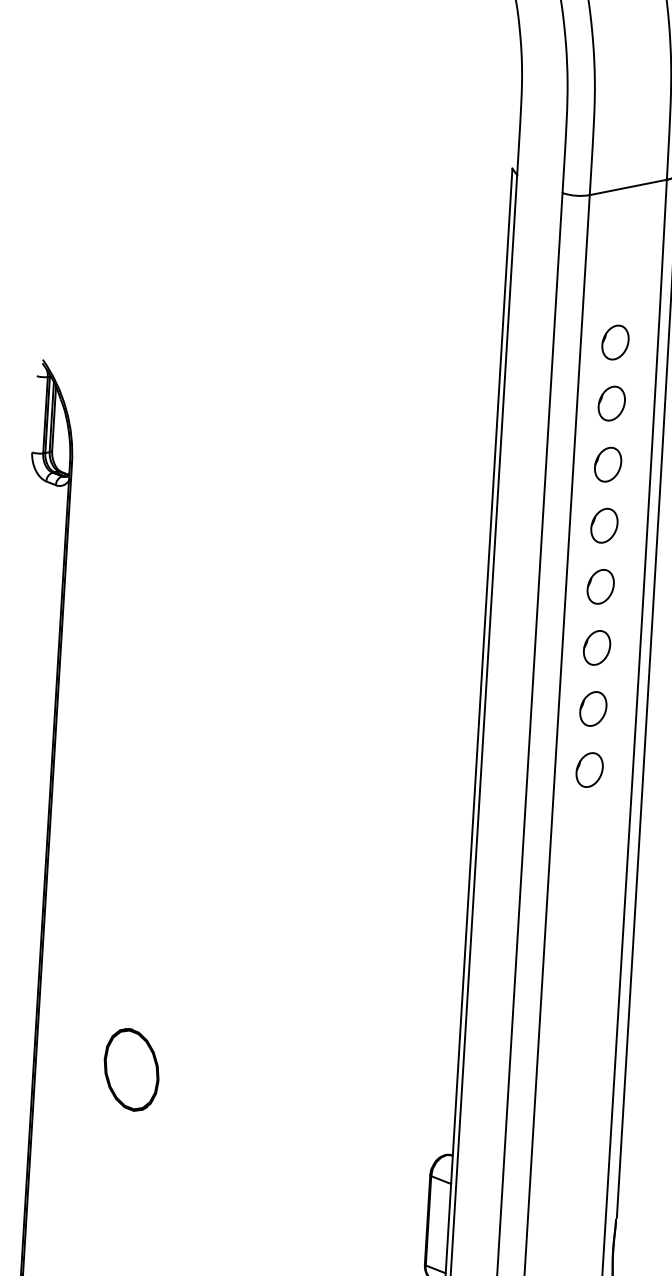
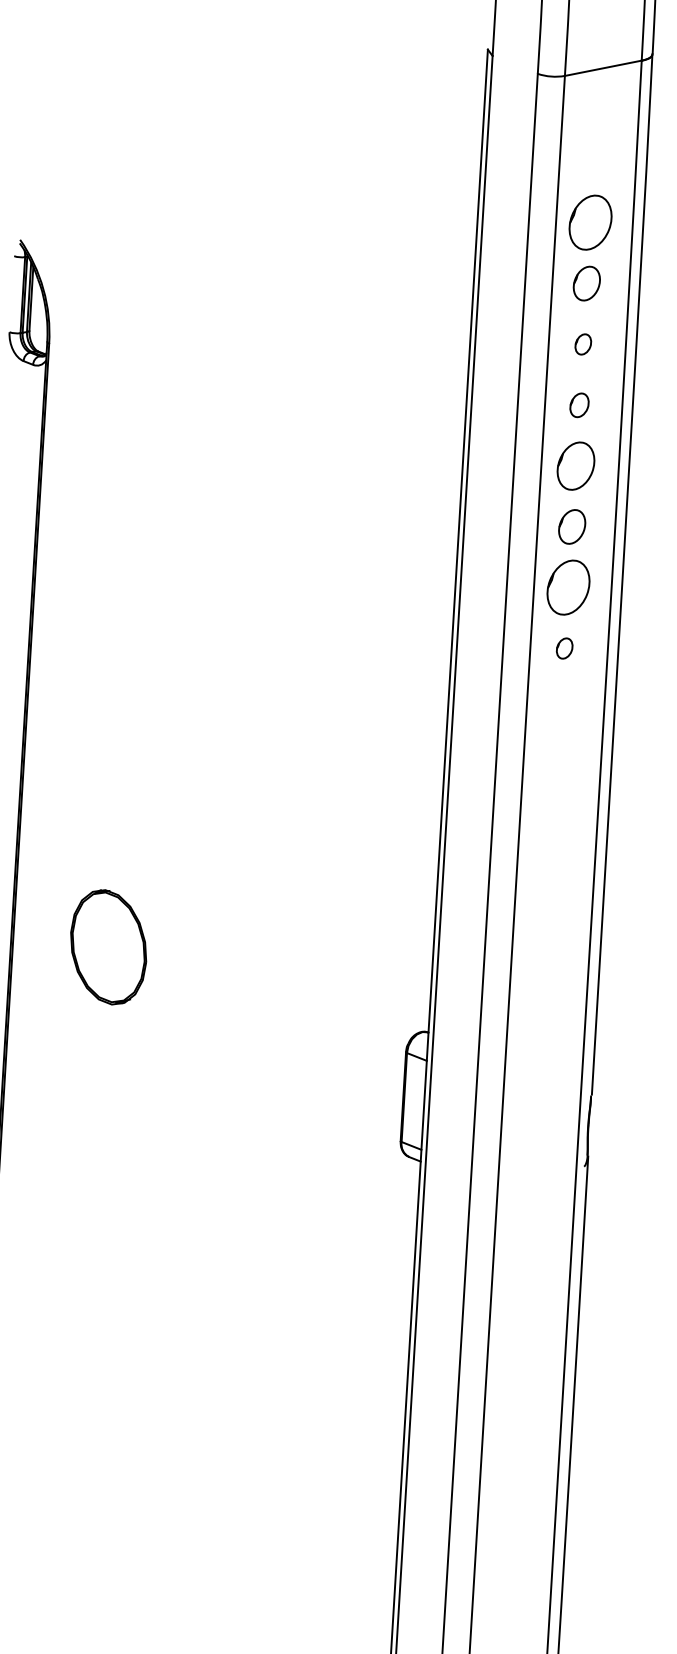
part: (615, 342) -> (590, 222), size x1.6
part: (608, 464) -> (583, 344), size x0.6
part: (604, 526) -> (579, 405), size x0.7
part: (600, 586) -> (575, 465), size x1.4
part: (593, 708) -> (568, 587), size x1.6
part: (589, 769) -> (564, 648), size x0.6
part: (131, 1069) -> (108, 946), size x1.4

